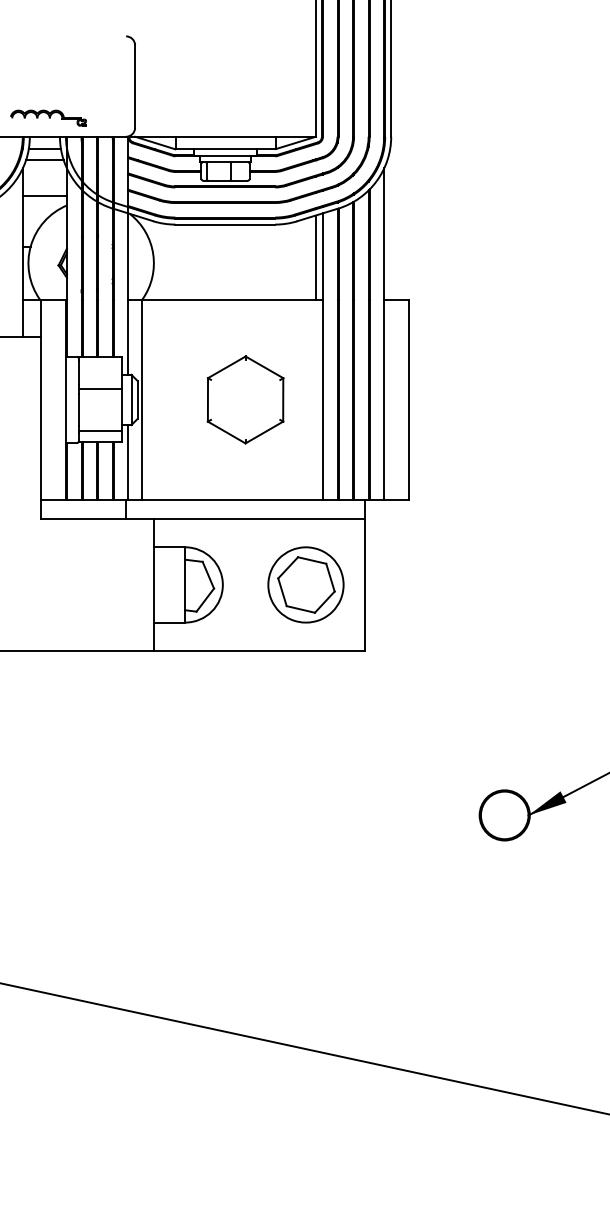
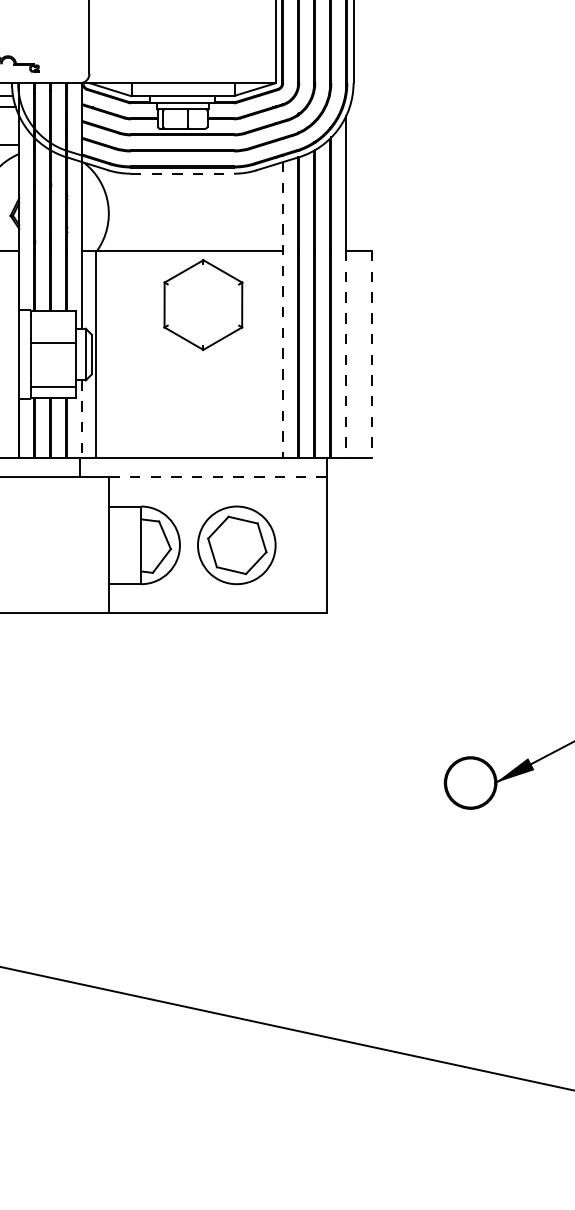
line: (225, 224) -> (182, 173), solid -> dashed
line: (315, 257) -> (275, 207), removed
line: (322, 357) -> (282, 310), solid -> dashed
part: (245, 399) -> (203, 304), moved
line: (384, 400) -> (346, 355), solid -> dashed
line: (409, 400) -> (372, 355), solid -> dashed
line: (128, 462) -> (82, 419), solid -> dashed
line: (260, 519) -> (218, 477), solid -> dashed
part: (305, 584) -> (236, 544), moved

